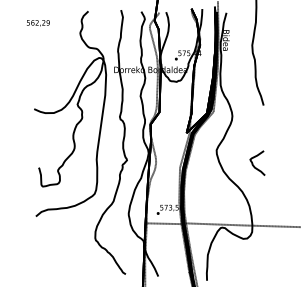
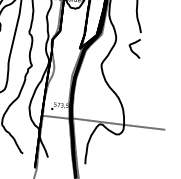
curve: (253, 163) -> (131, 48), moved

